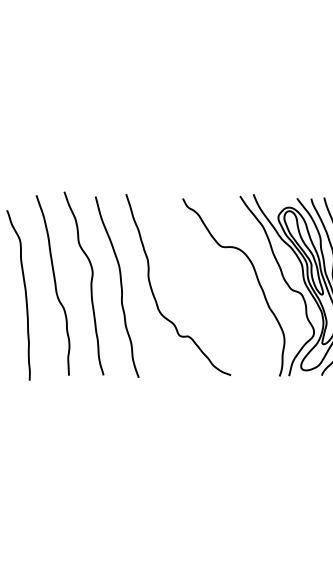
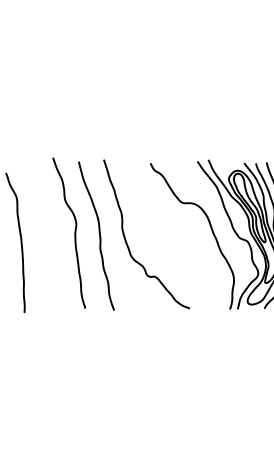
curve: (53, 283) -> (44, 233), removed

